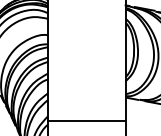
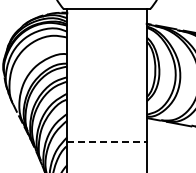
line: (86, 120) -> (106, 141), solid -> dashed

